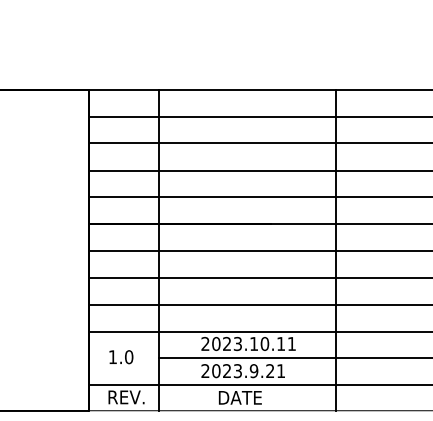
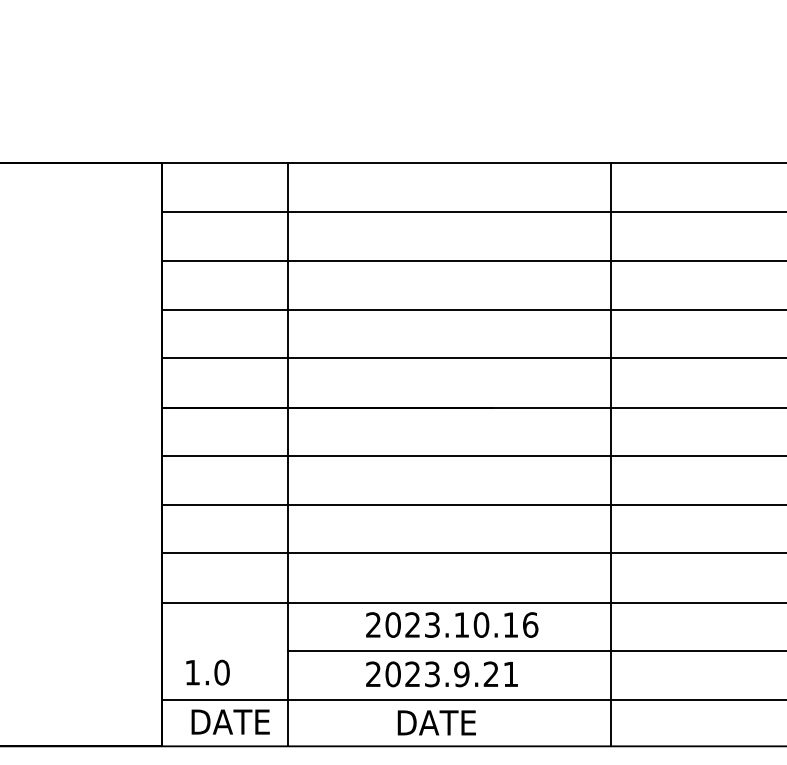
text: (291, 344) -> (529, 625), 2023.10.11 -> 2023.10.16
text: (121, 357) -> (208, 673), moved
text: (126, 397) -> (229, 722), REV. -> DATE

